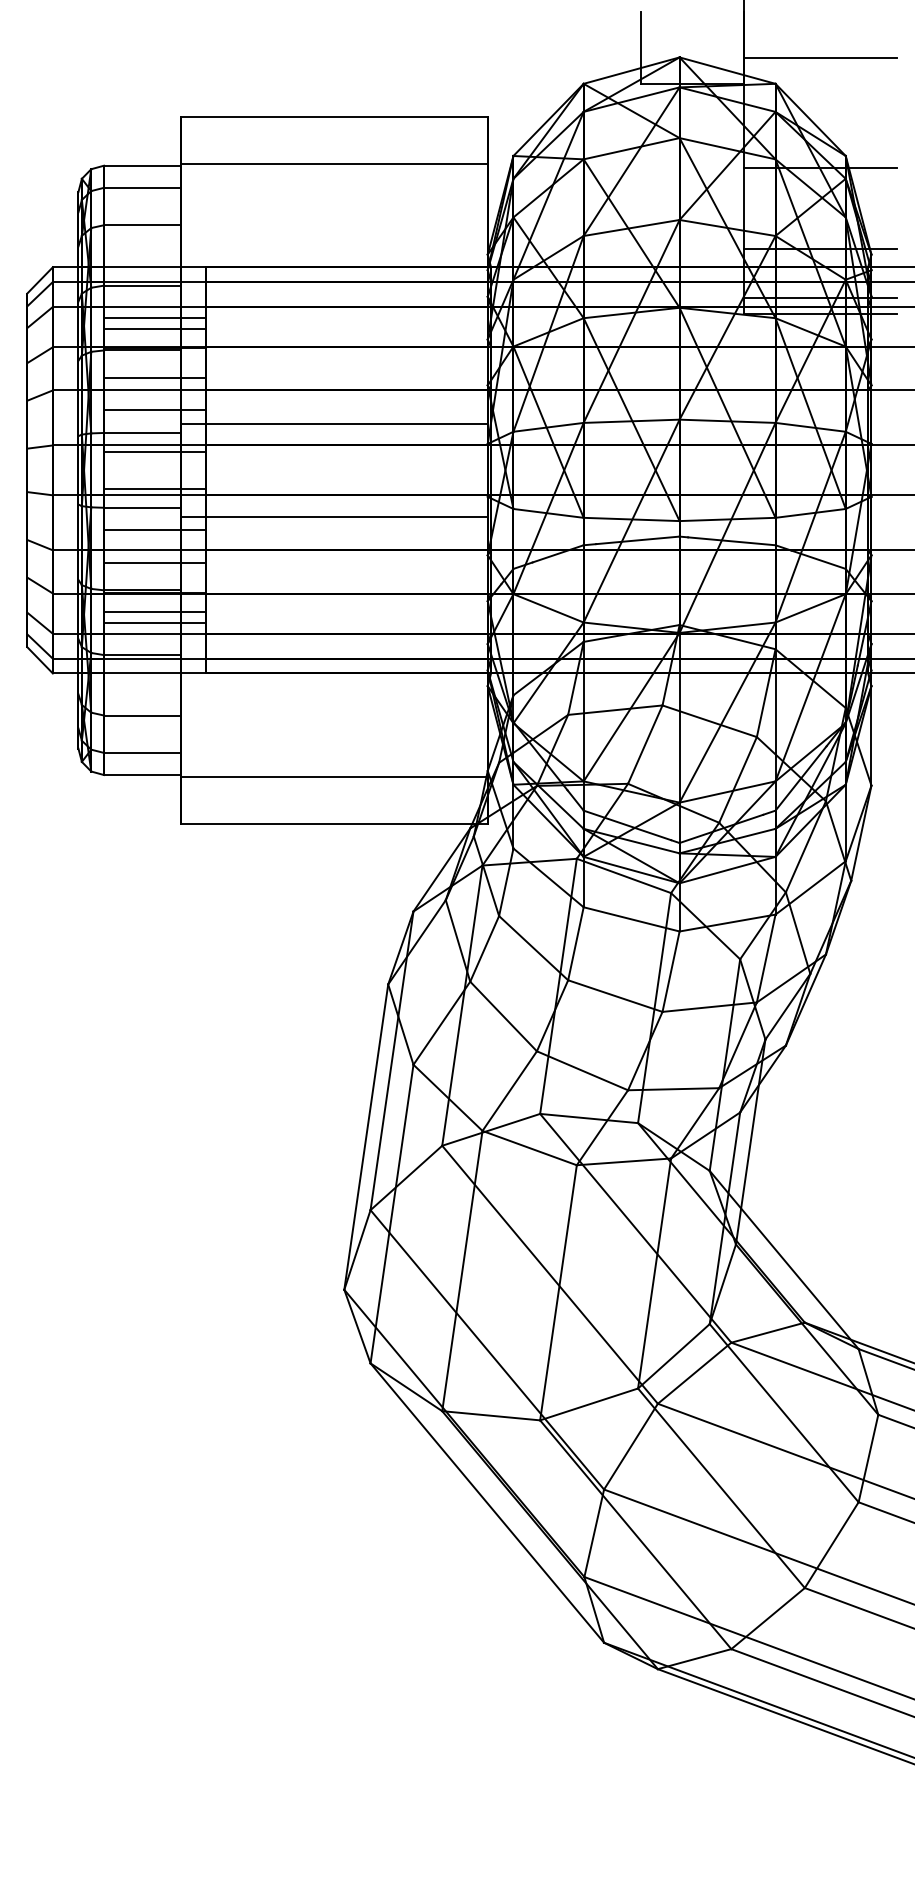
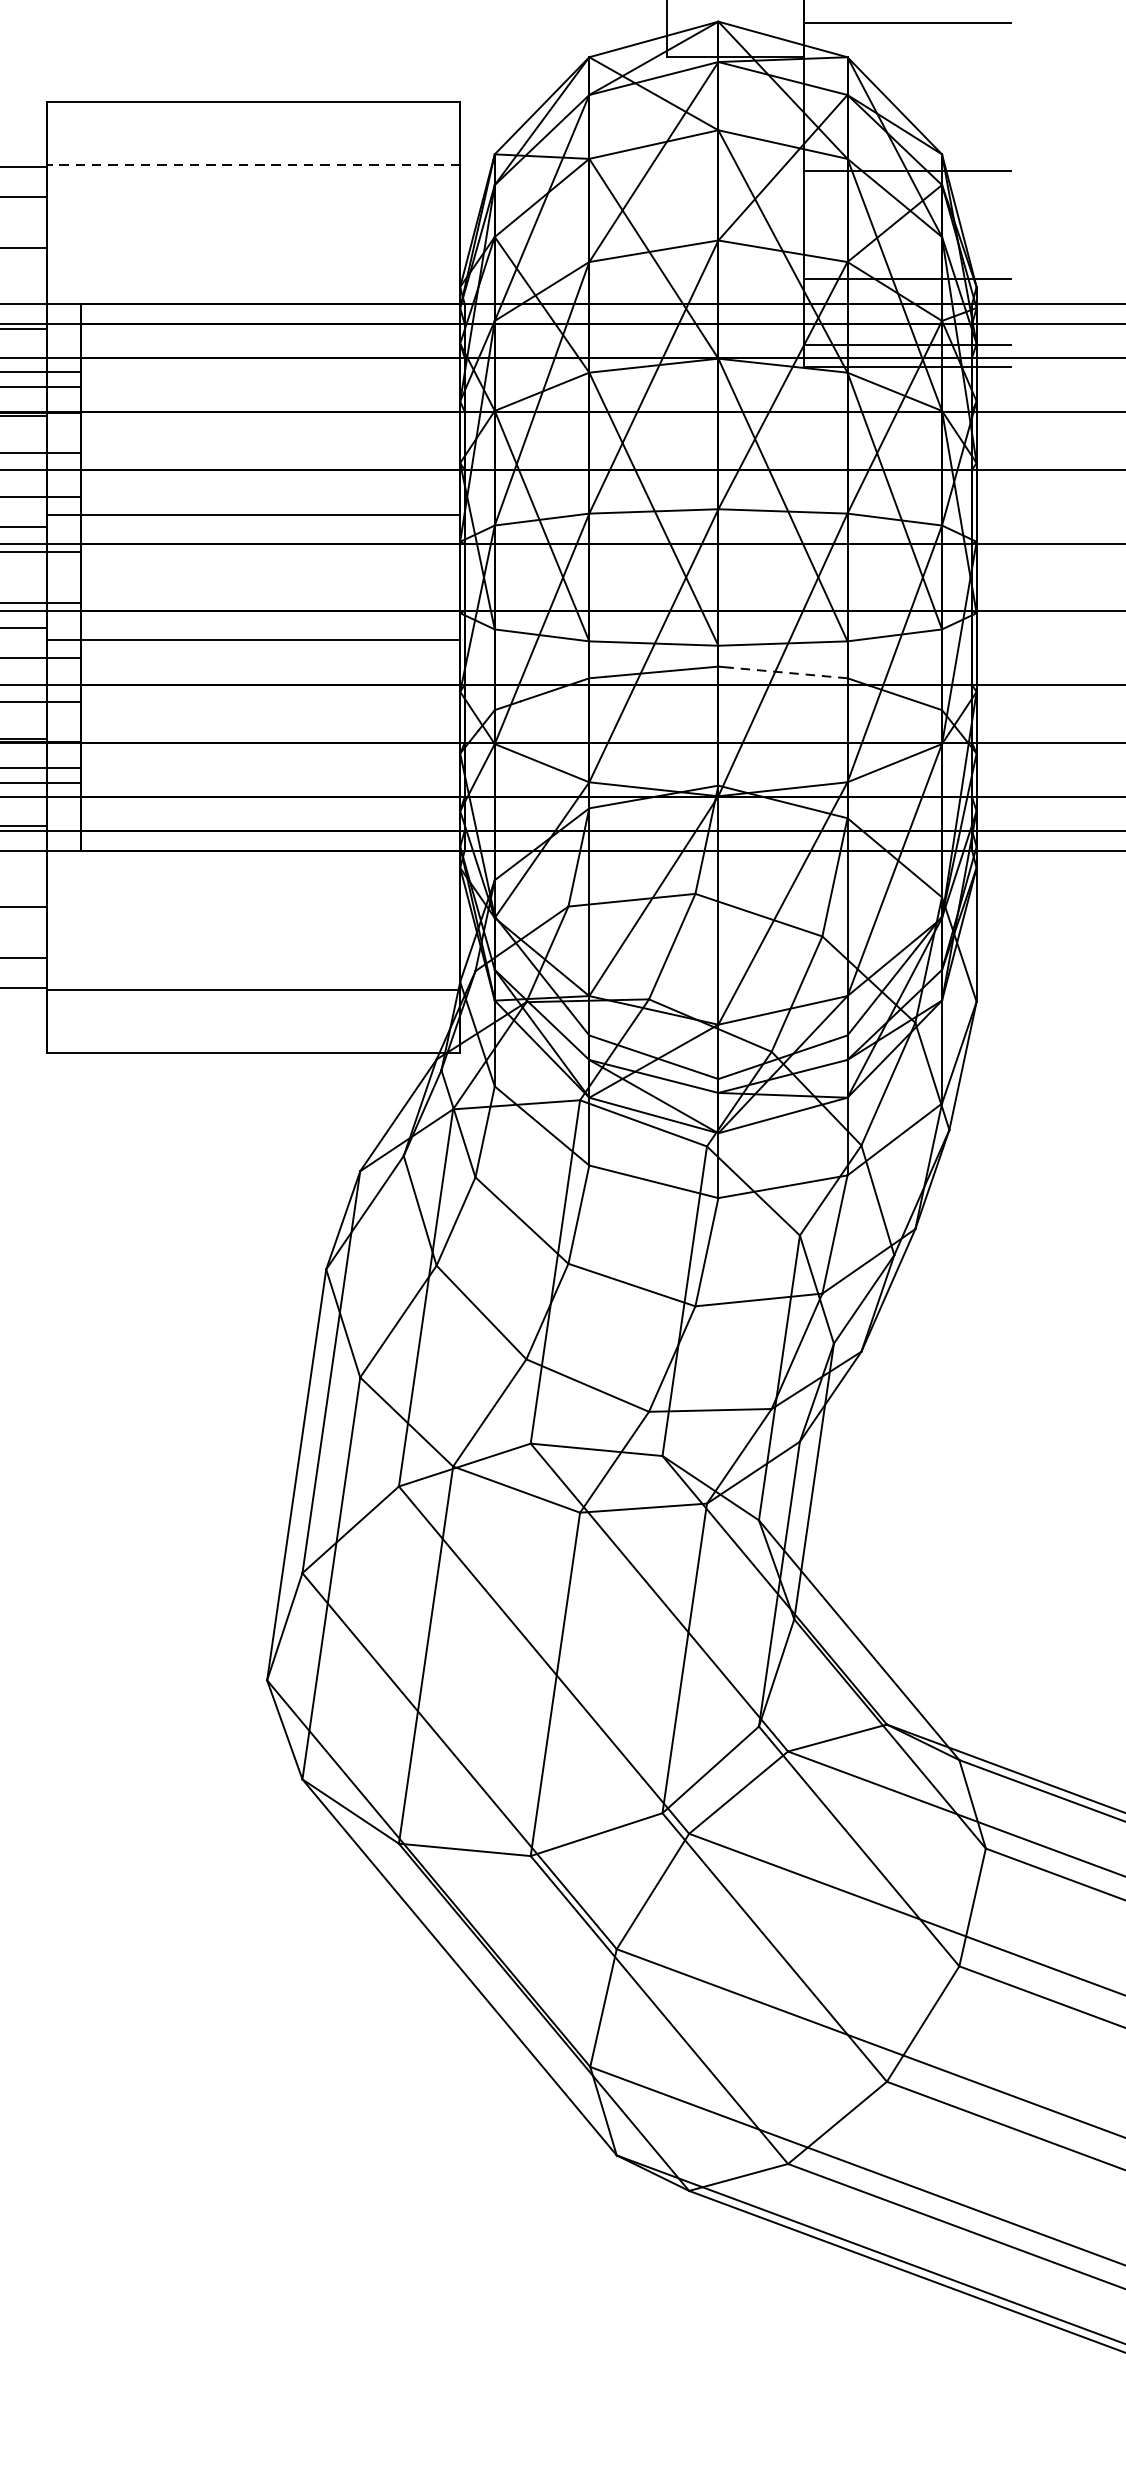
line: (333, 163) -> (252, 164), solid -> dashed
line: (731, 541) -> (788, 673), solid -> dashed

